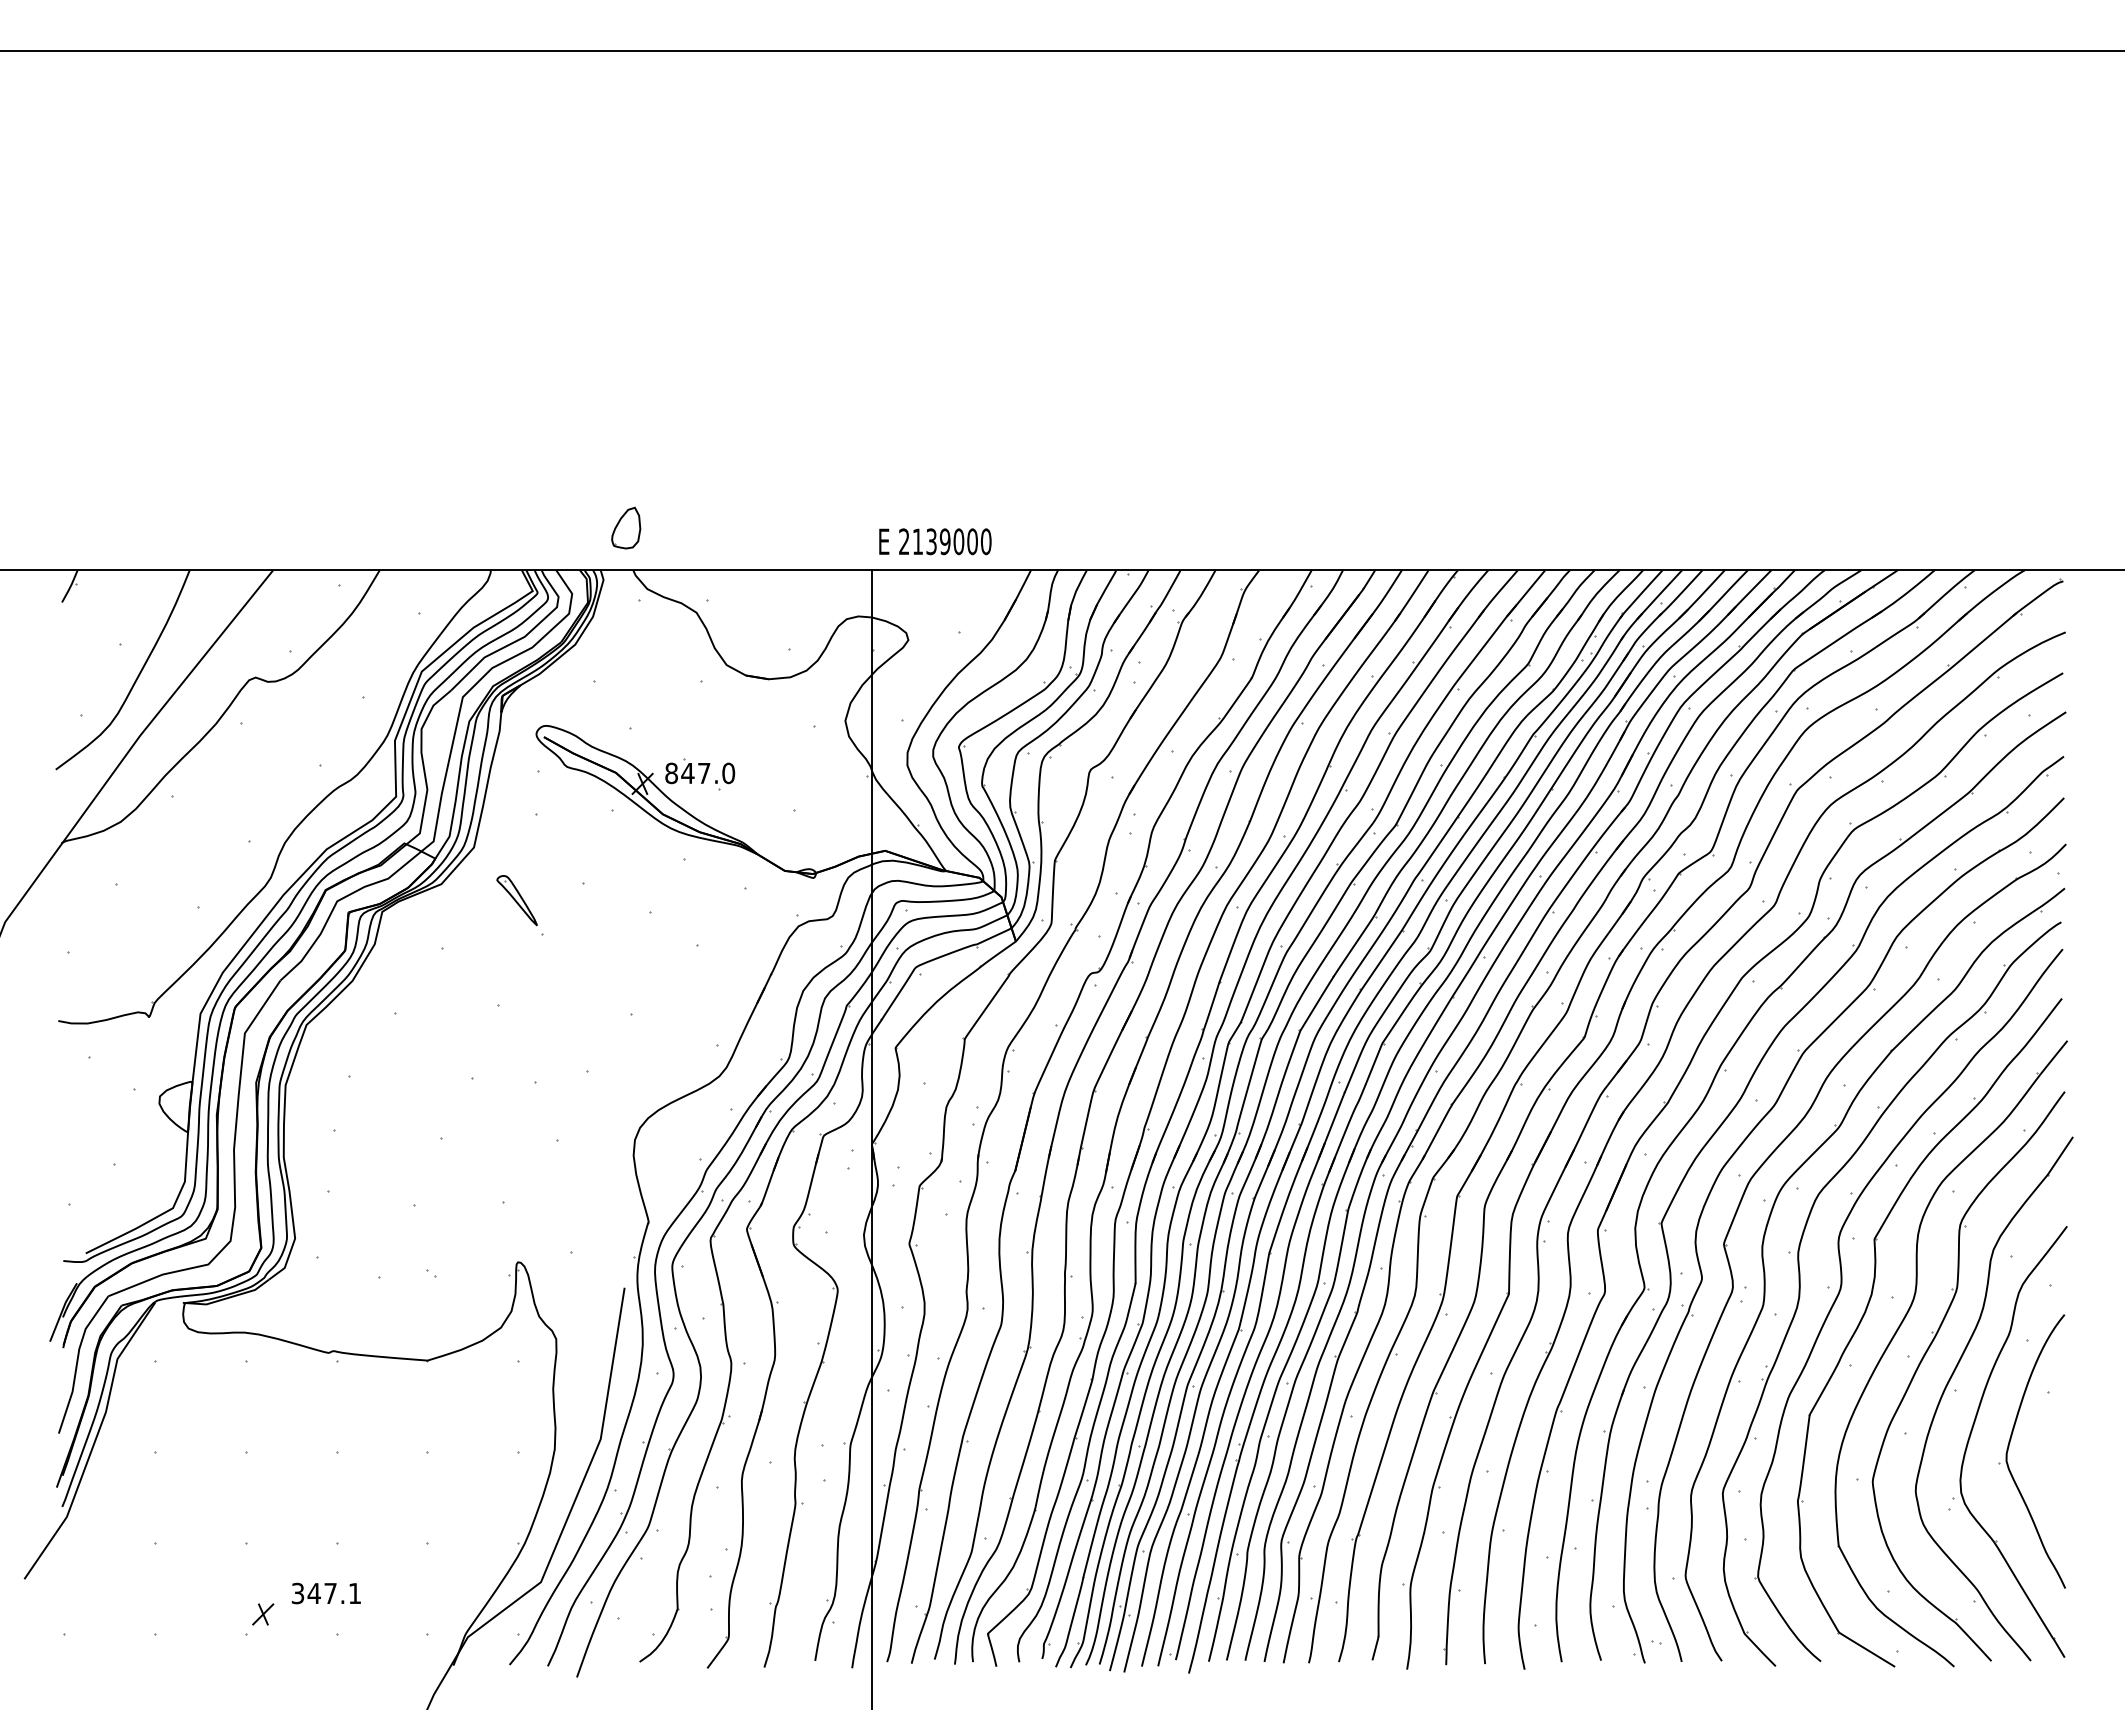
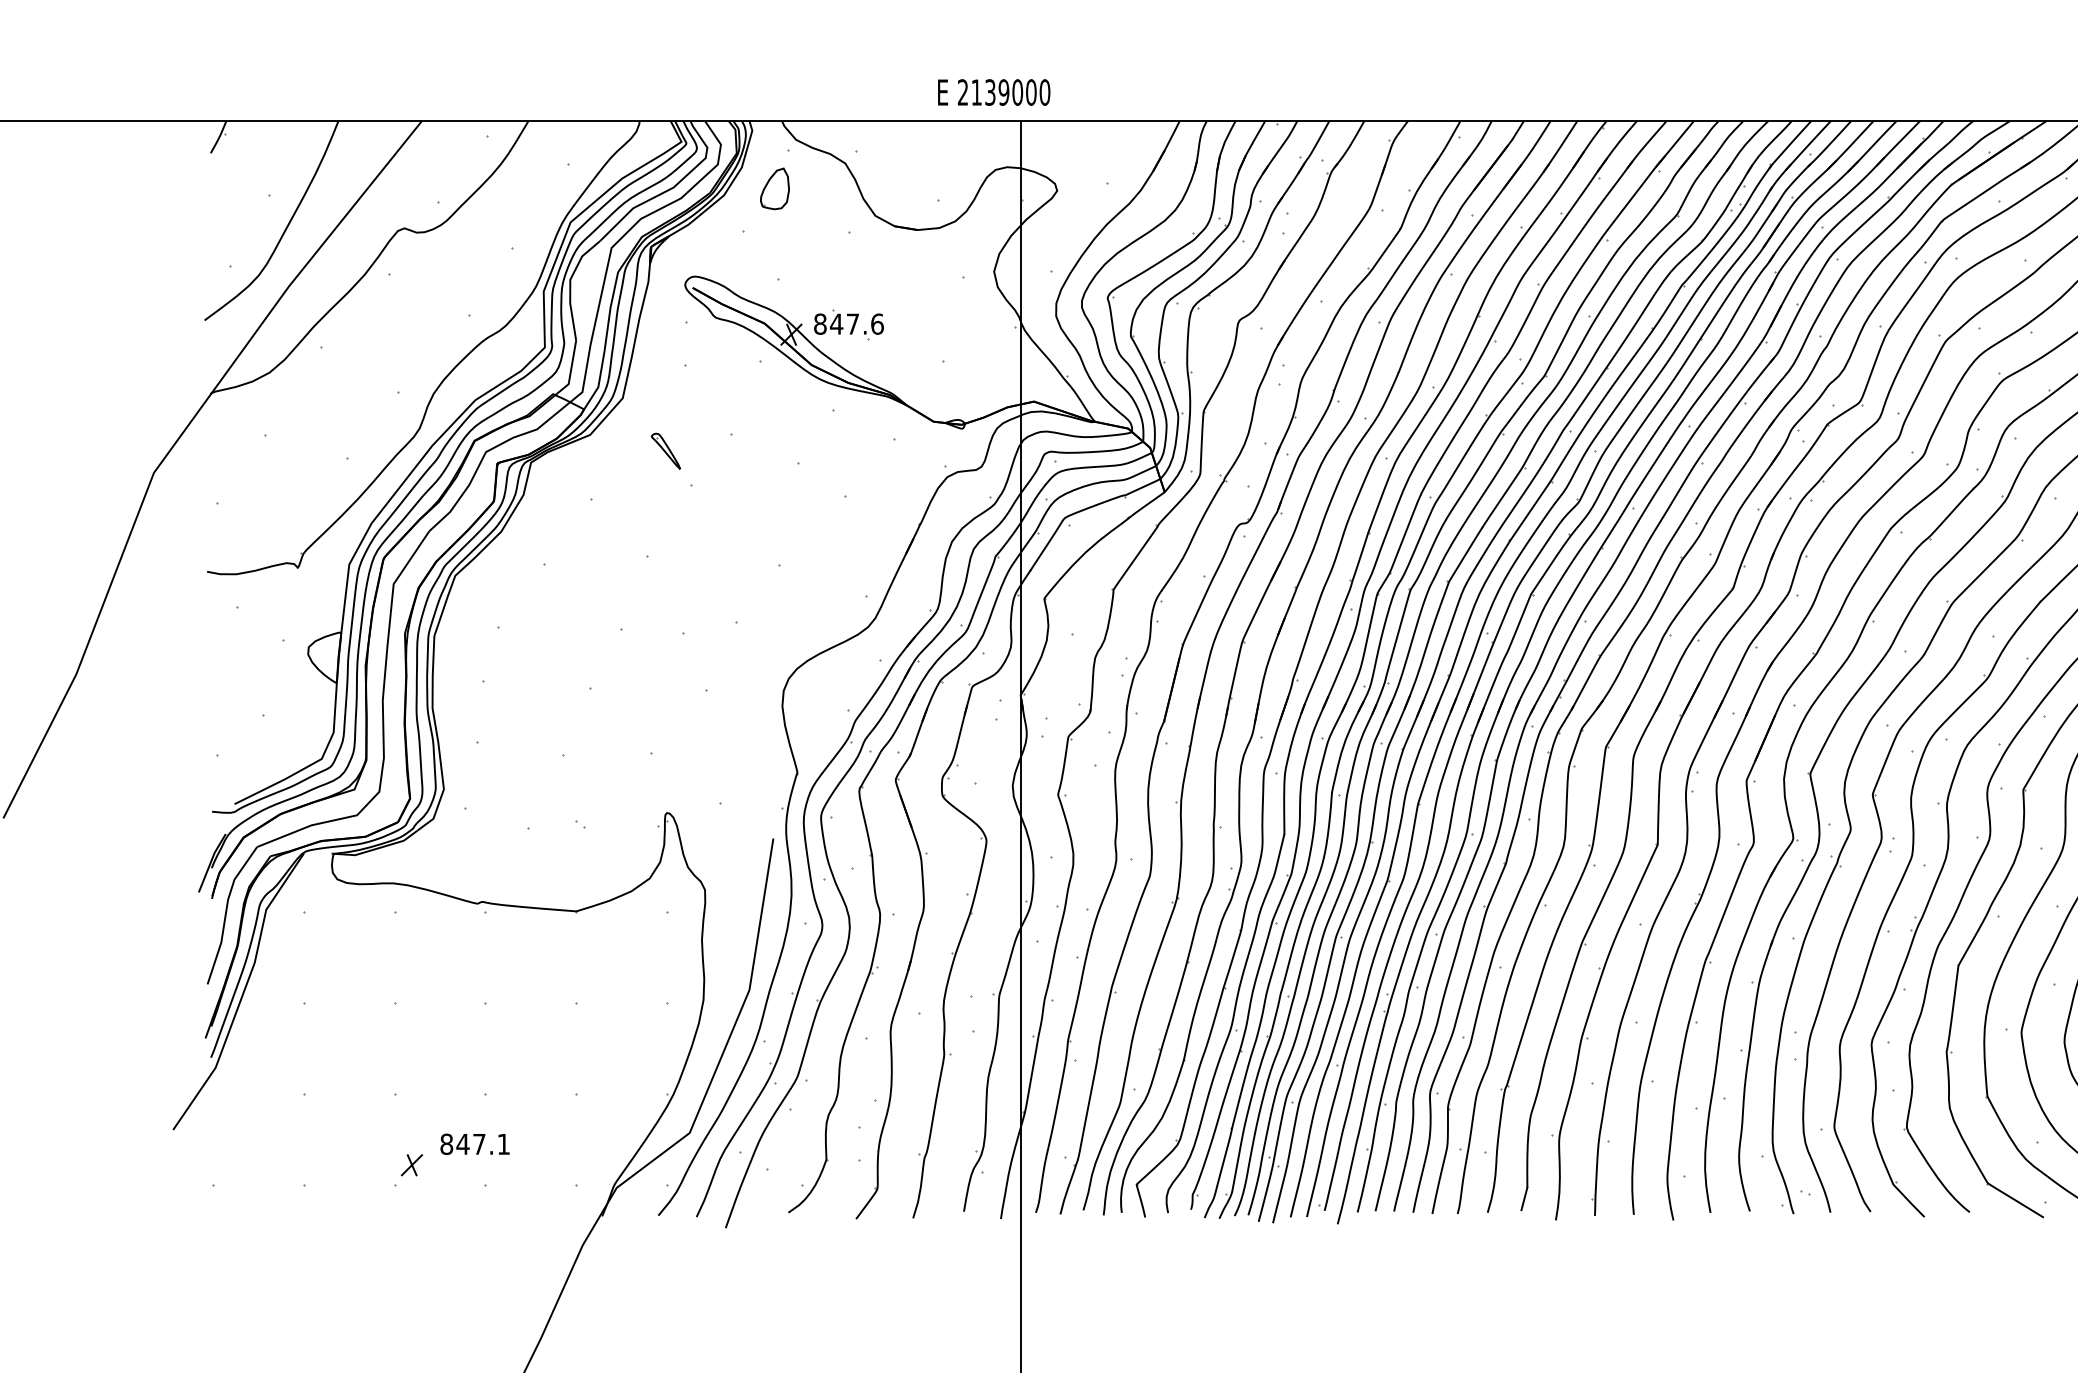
part: (626, 527) -> (775, 188), moved
text: (935, 541) -> (994, 92), moved
text: (728, 772) -> (877, 323), 847.0 -> 847.6
part: (517, 900) -> (666, 451), size x0.71
text: (297, 1593) -> (446, 1144), 347.1 -> 847.1

